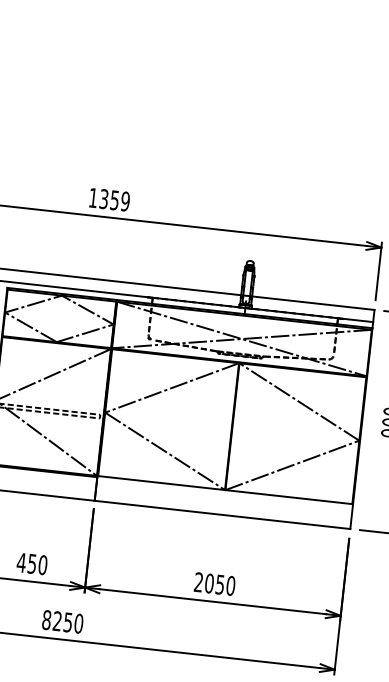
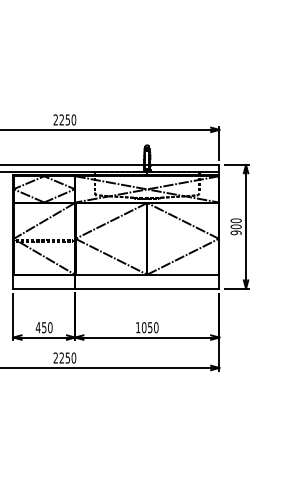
text: (108, 198) -> (64, 119), 1359 -> 2250
text: (197, 581) -> (137, 327), 2050 -> 1050
text: (46, 619) -> (55, 357), 8250 -> 2250

